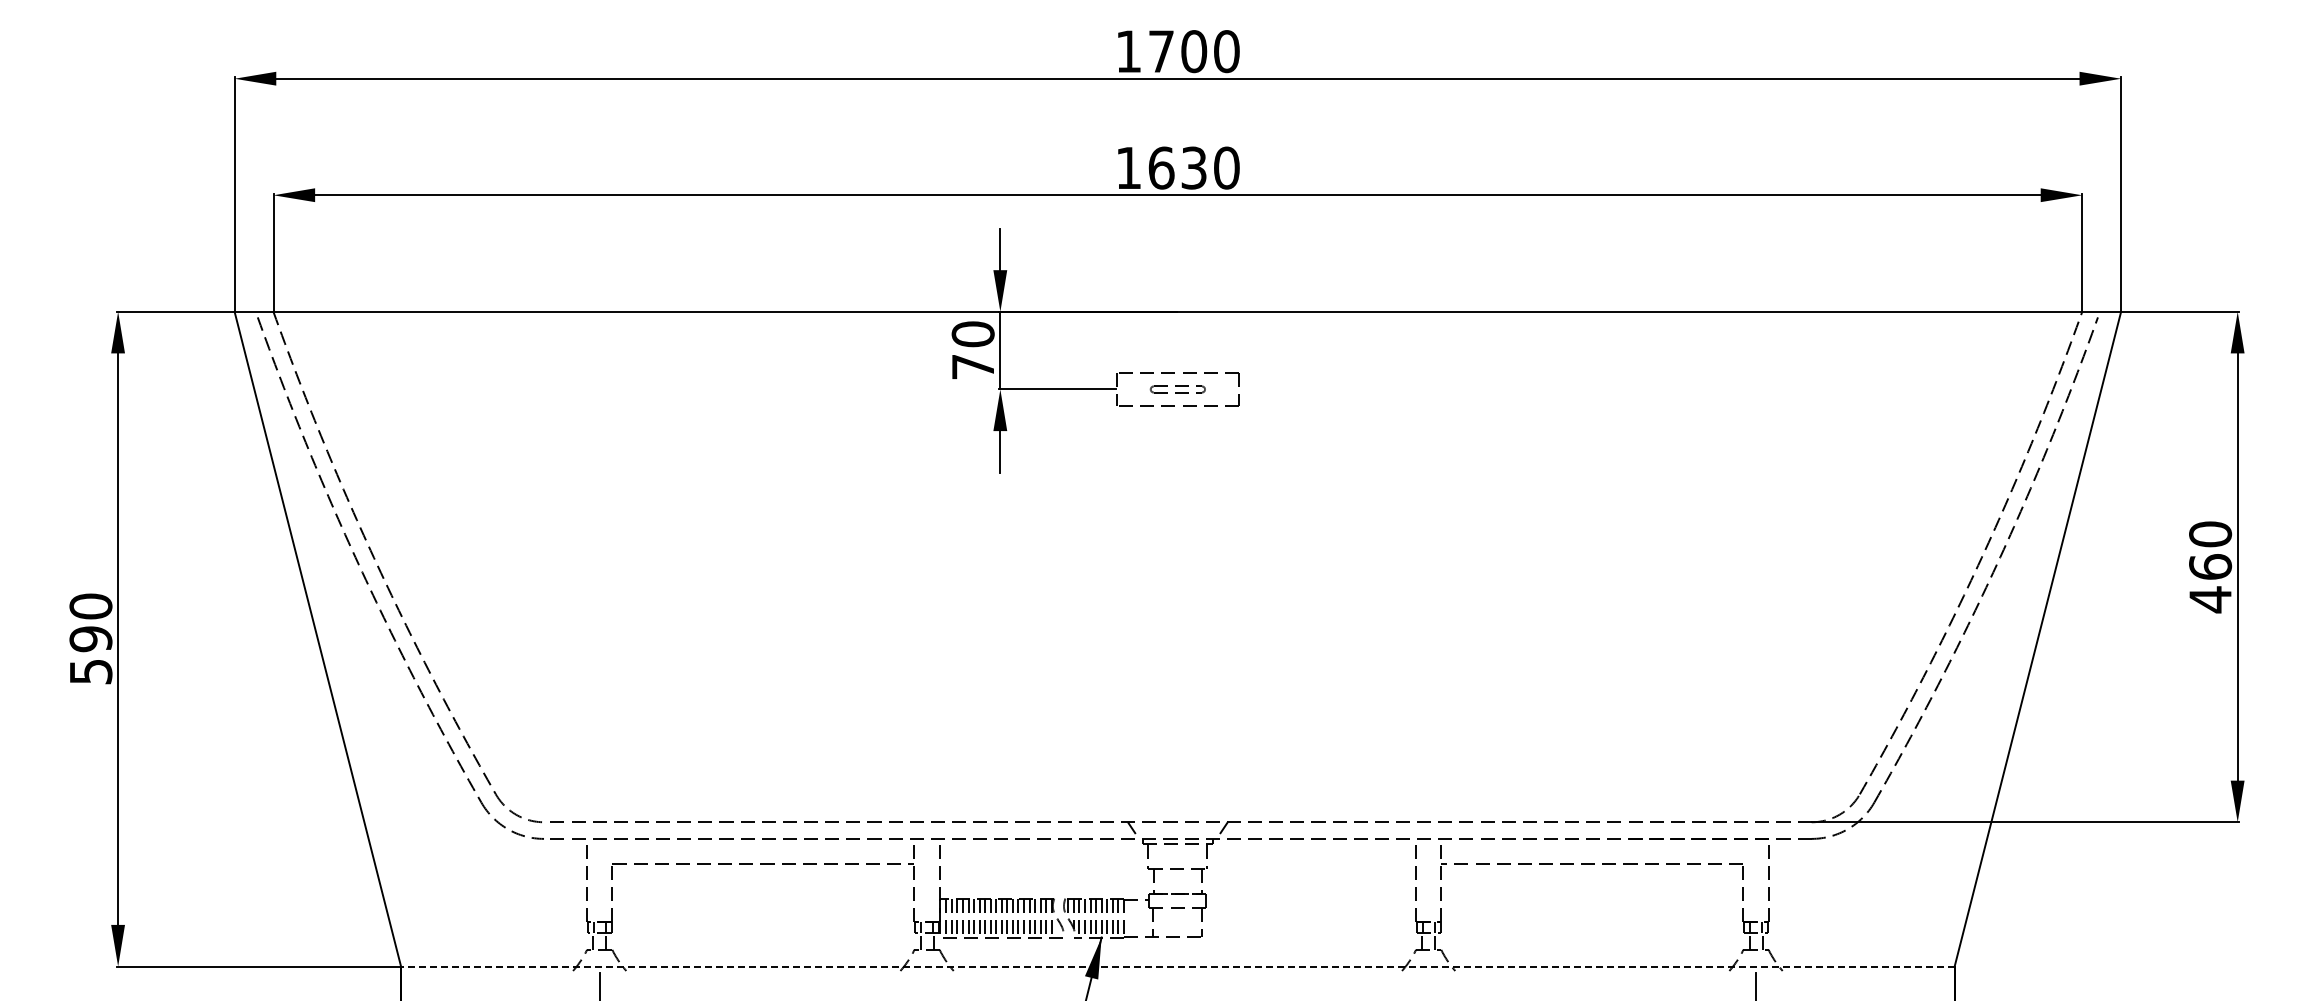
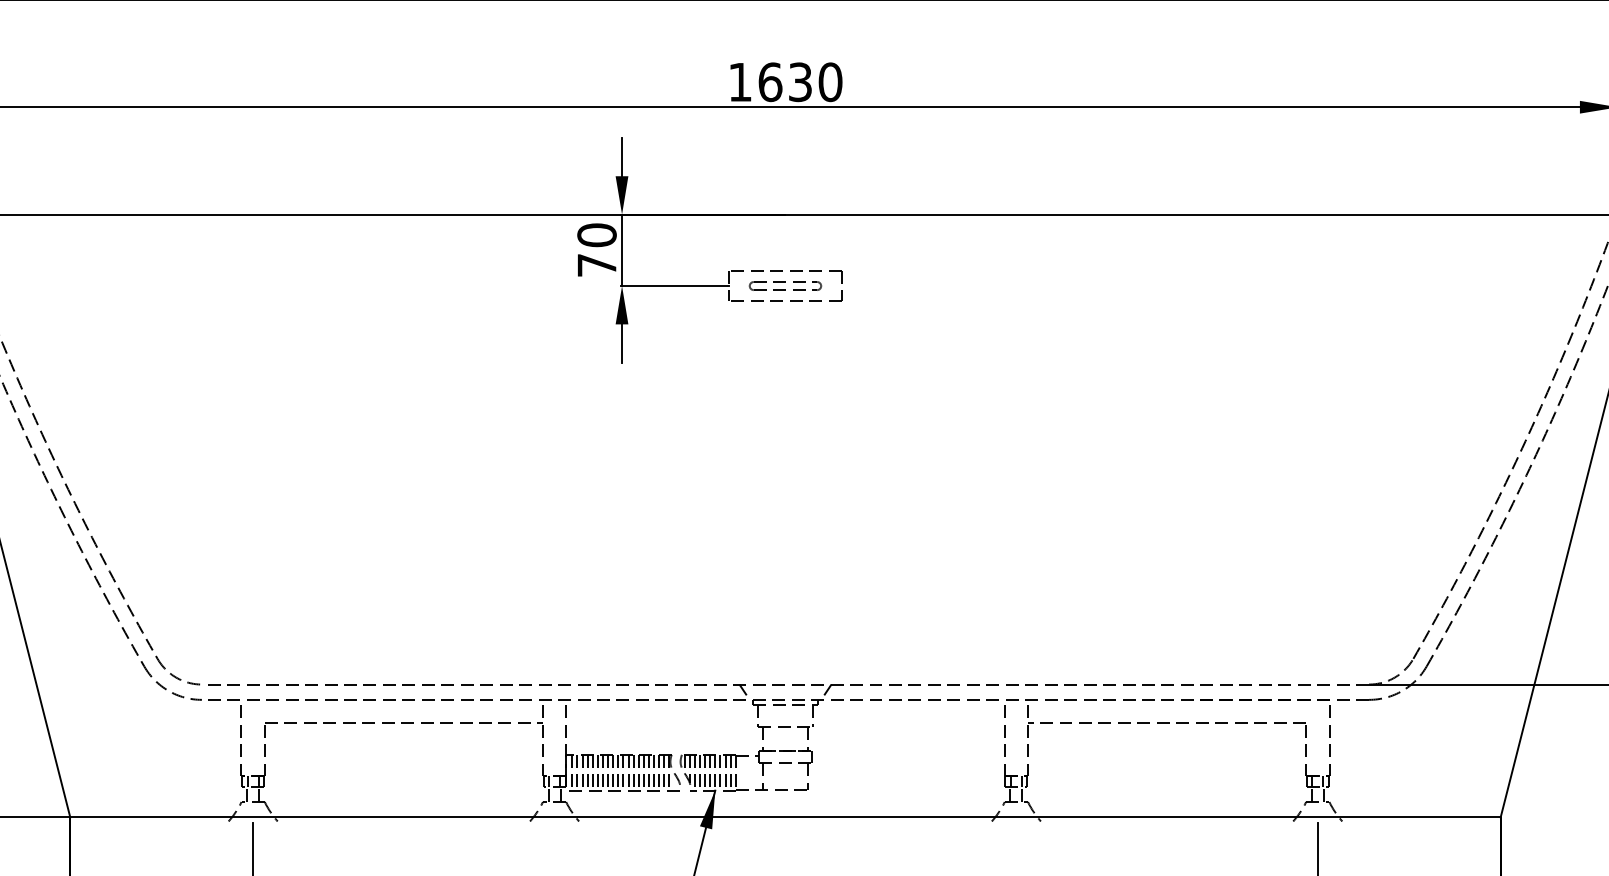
part: (1177, 389) -> (785, 286), size x1.43
line: (1177, 966) -> (785, 817), dashed -> solid

